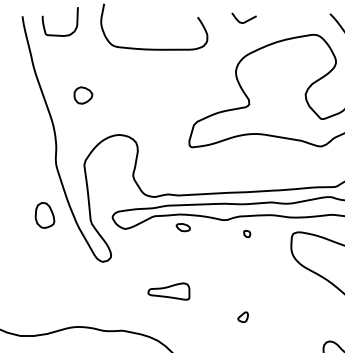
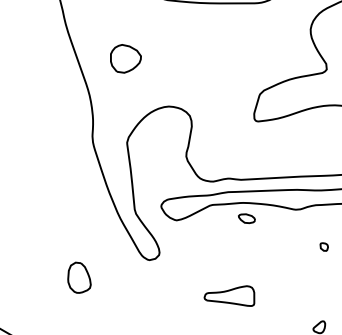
part: (83, 95) -> (126, 58), size x1.4
part: (44, 215) -> (78, 277), moved
part: (247, 234) -> (324, 247), moved

